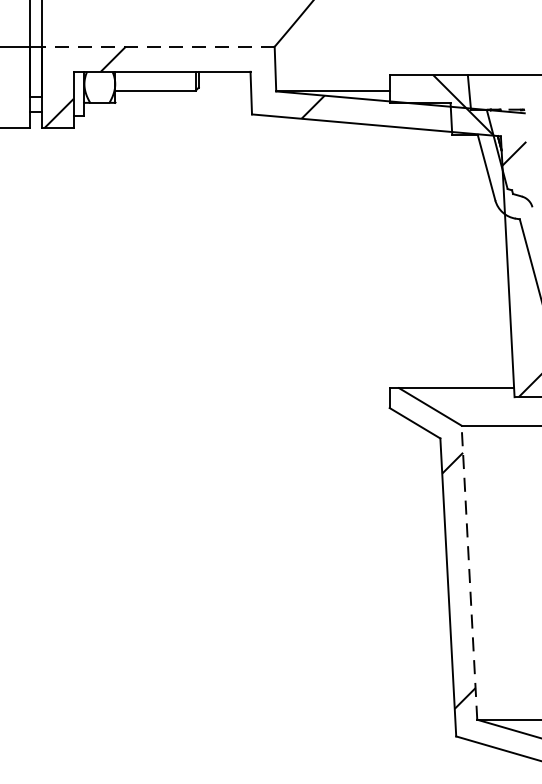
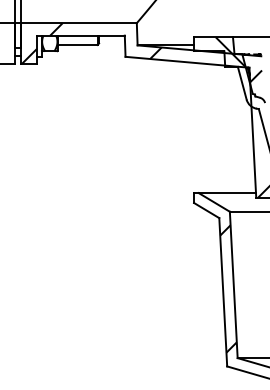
line: (159, 47) -> (79, 23), dashed -> solid
line: (468, 571) -> (233, 284), dashed -> solid

